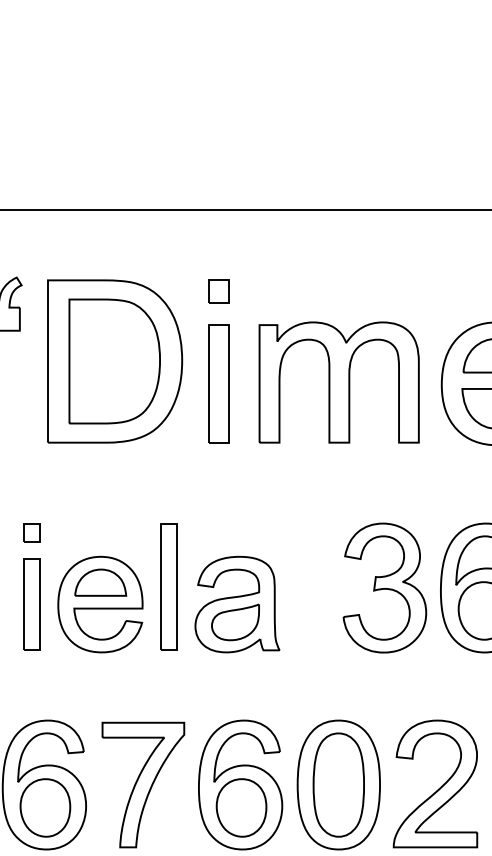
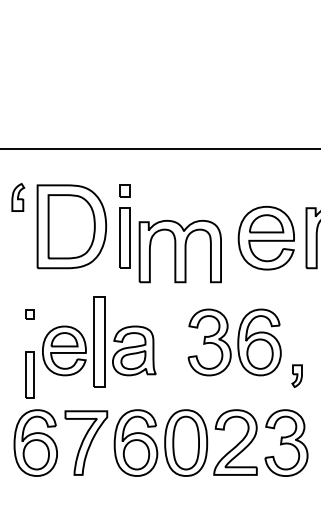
part: (337, 382) -> (179, 251), moved
part: (167, 586) -> (98, 341), size x1.4
part: (32, 603) -> (29, 374), moved

